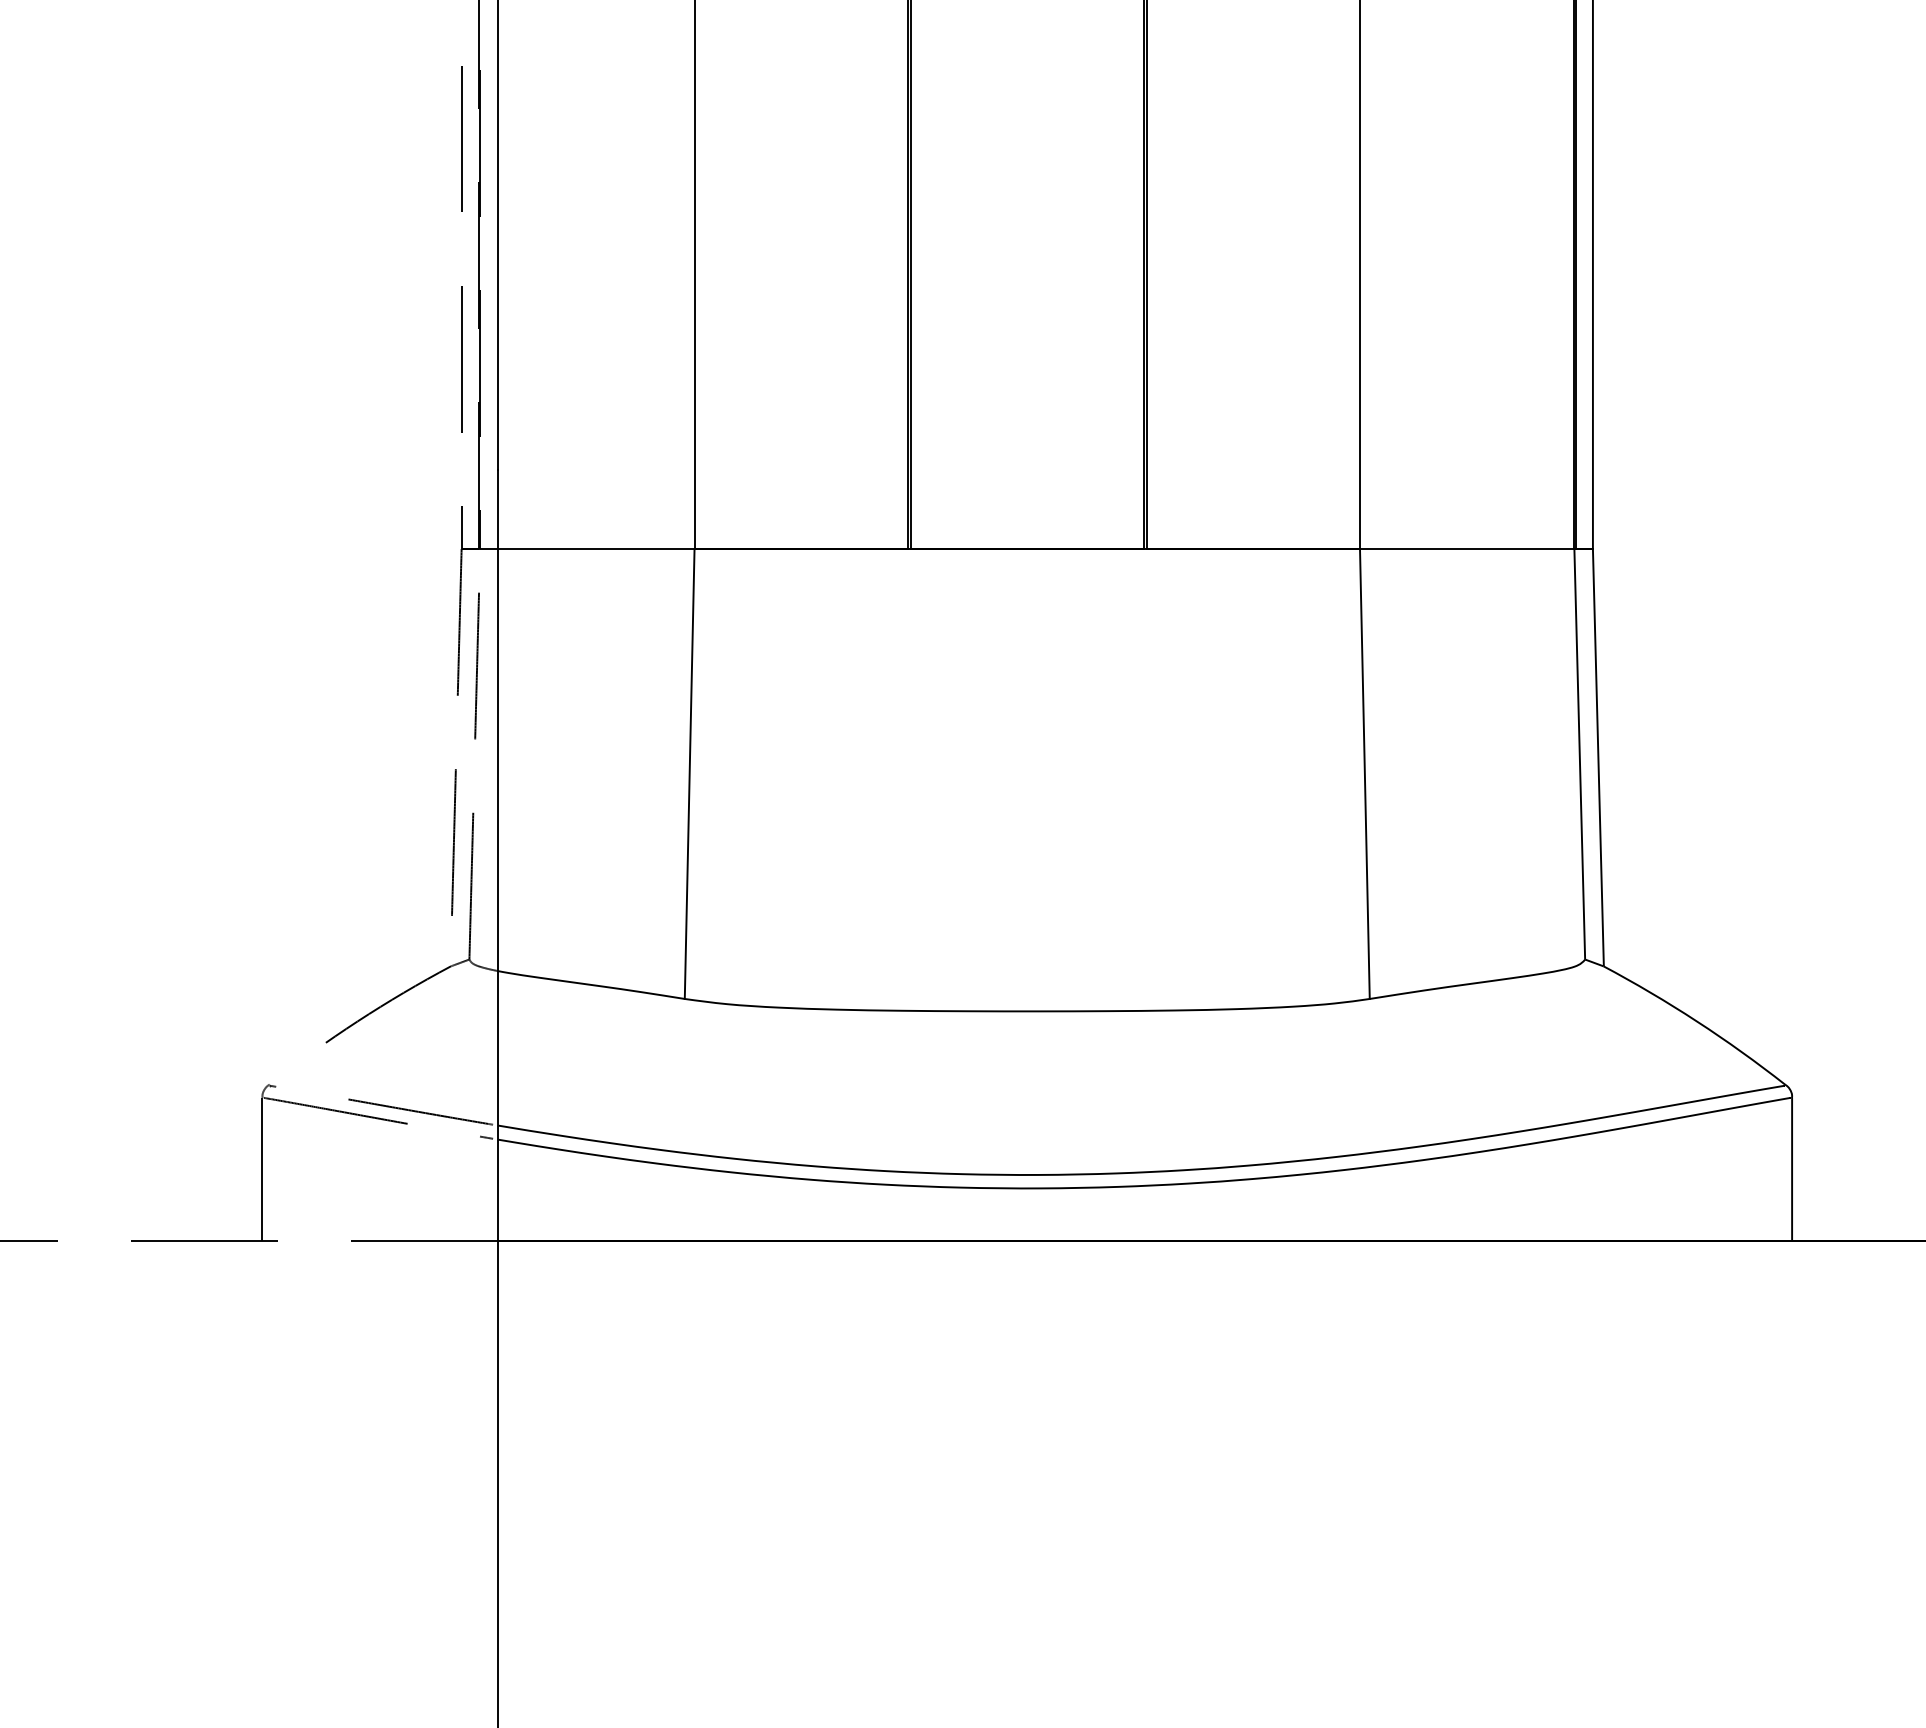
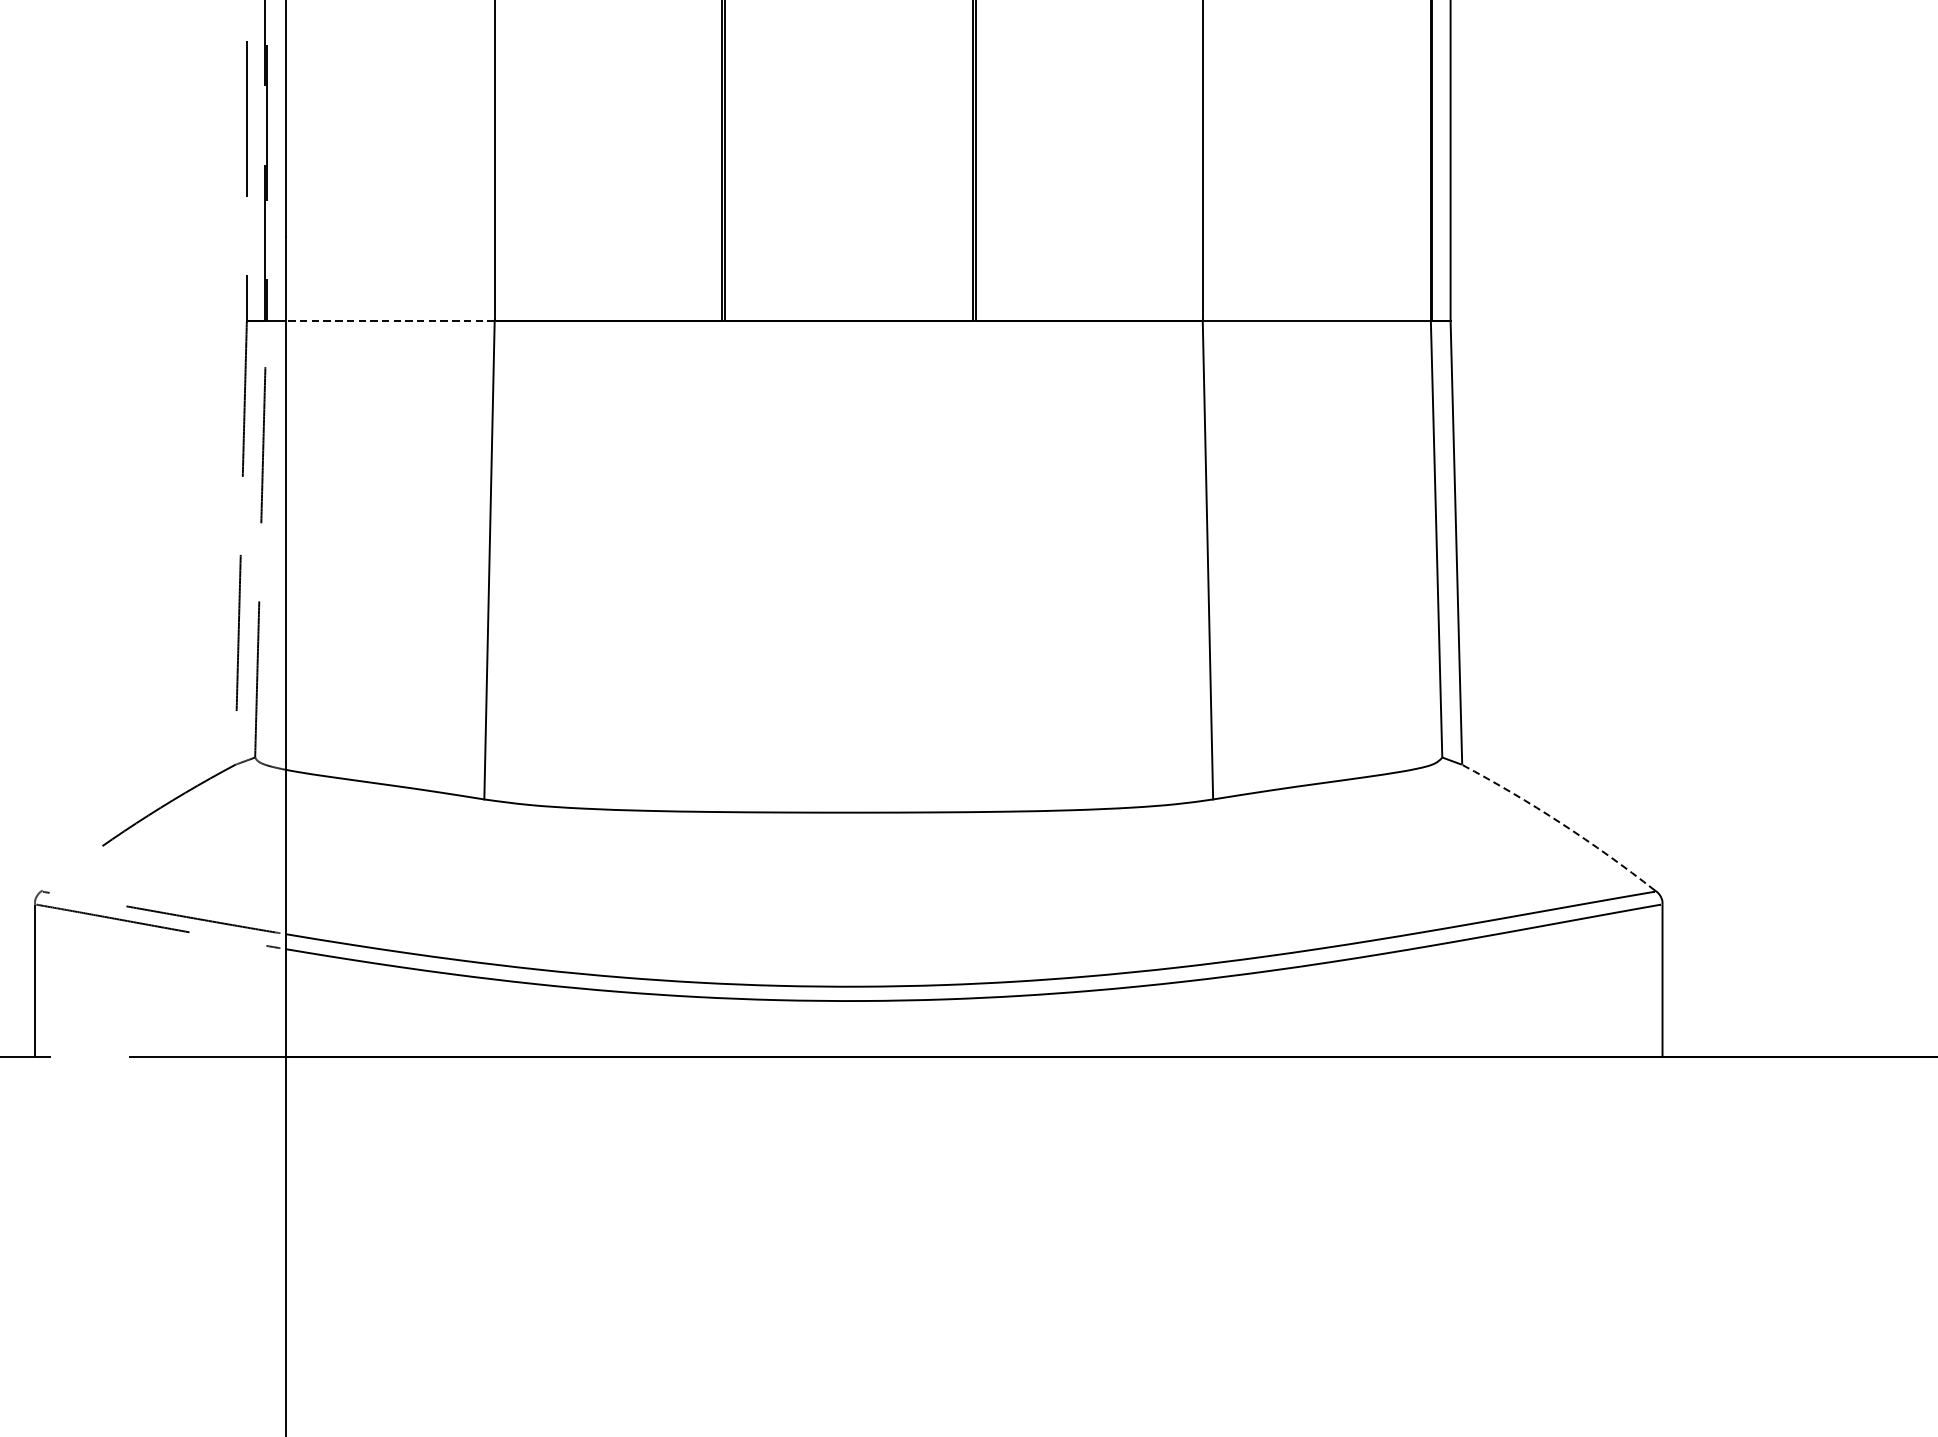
line: (595, 549) -> (389, 321), solid -> dashed
arc: (1696, 1021) -> (1560, 823), solid -> dashed

